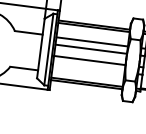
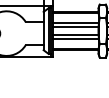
line: (88, 67) -> (75, 39), added

